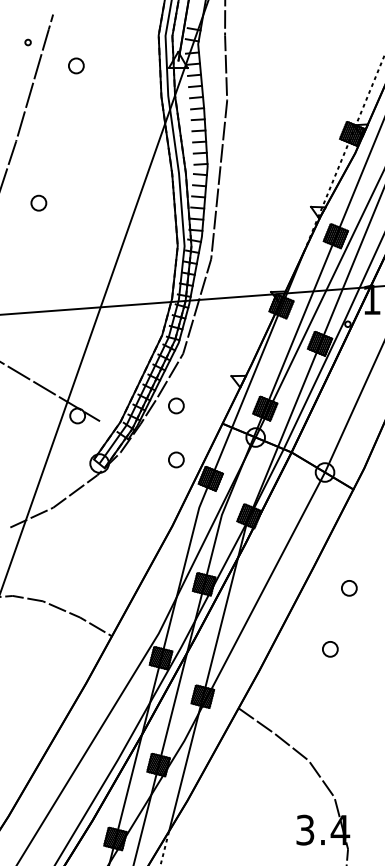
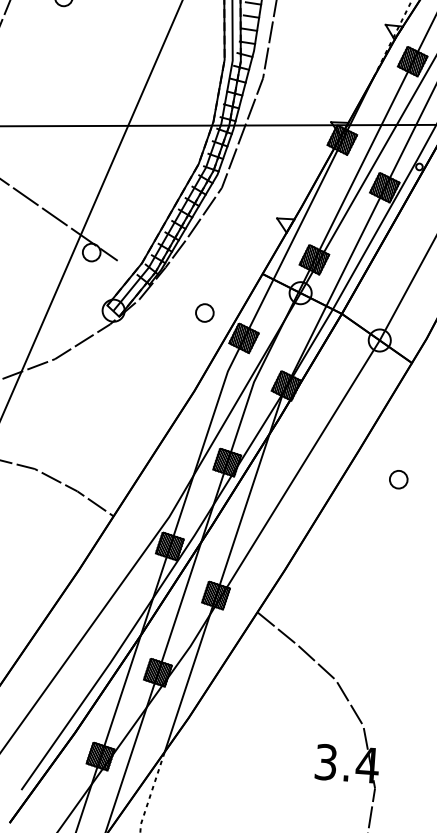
part: (176, 405) -> (209, 248), removed
part: (330, 649) -> (371, 550), removed

